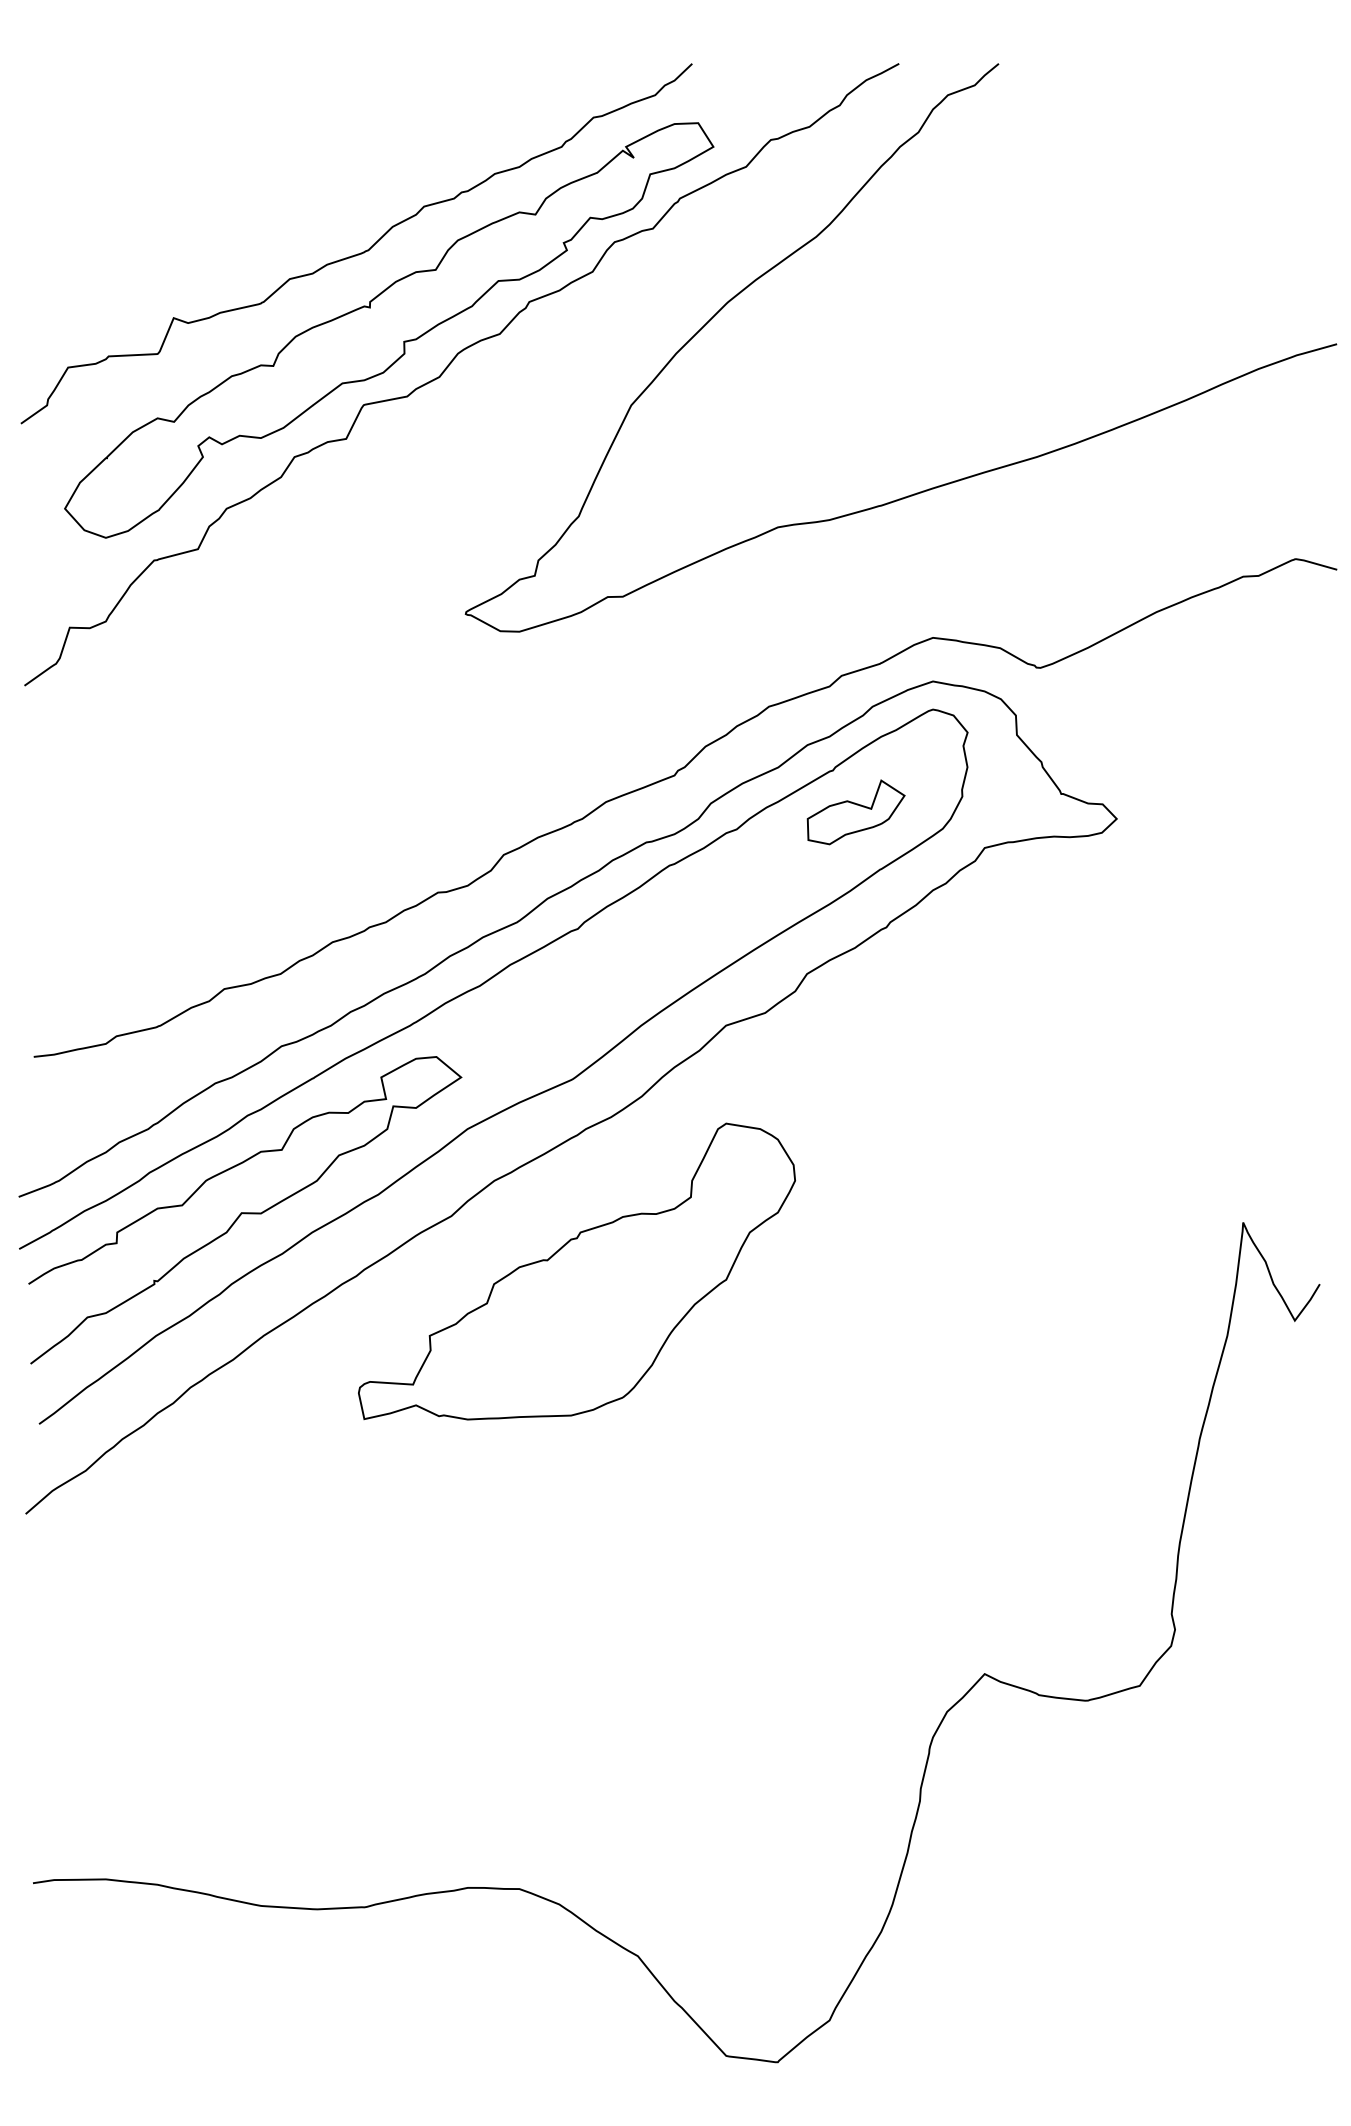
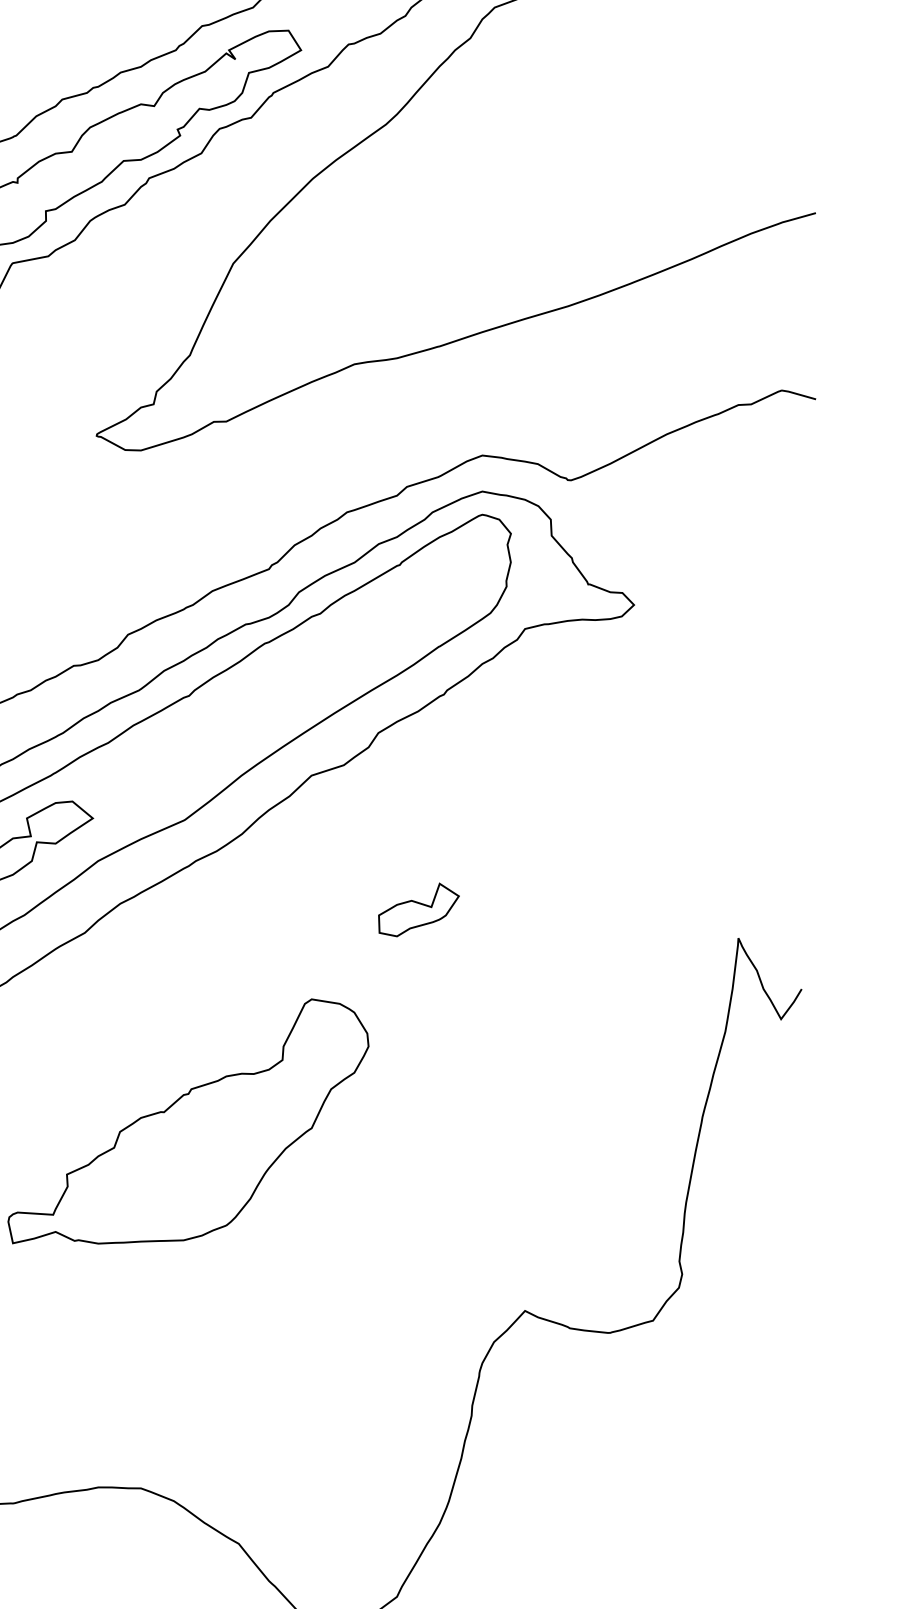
part: (855, 812) -> (418, 910), moved
part: (576, 1271) -> (188, 1121), moved

